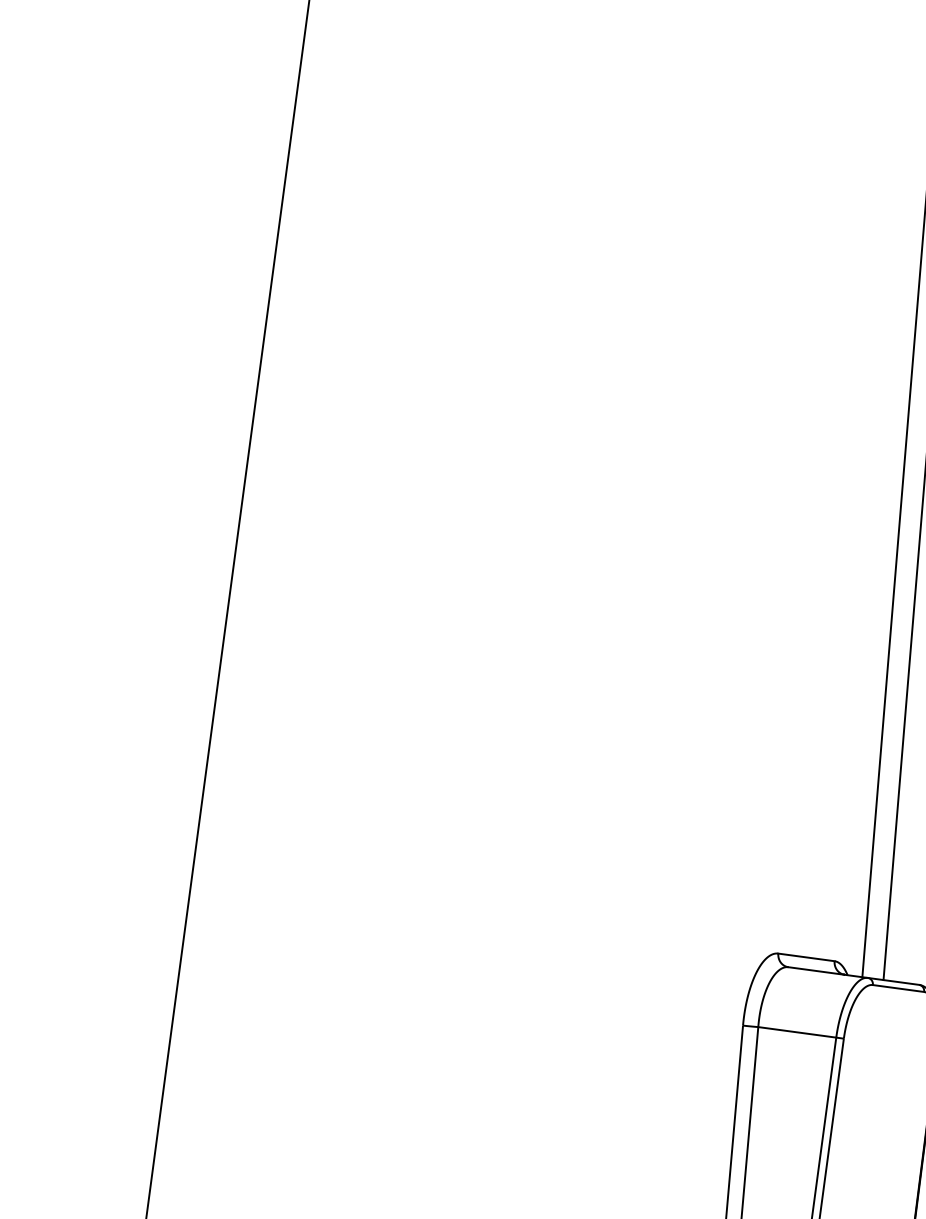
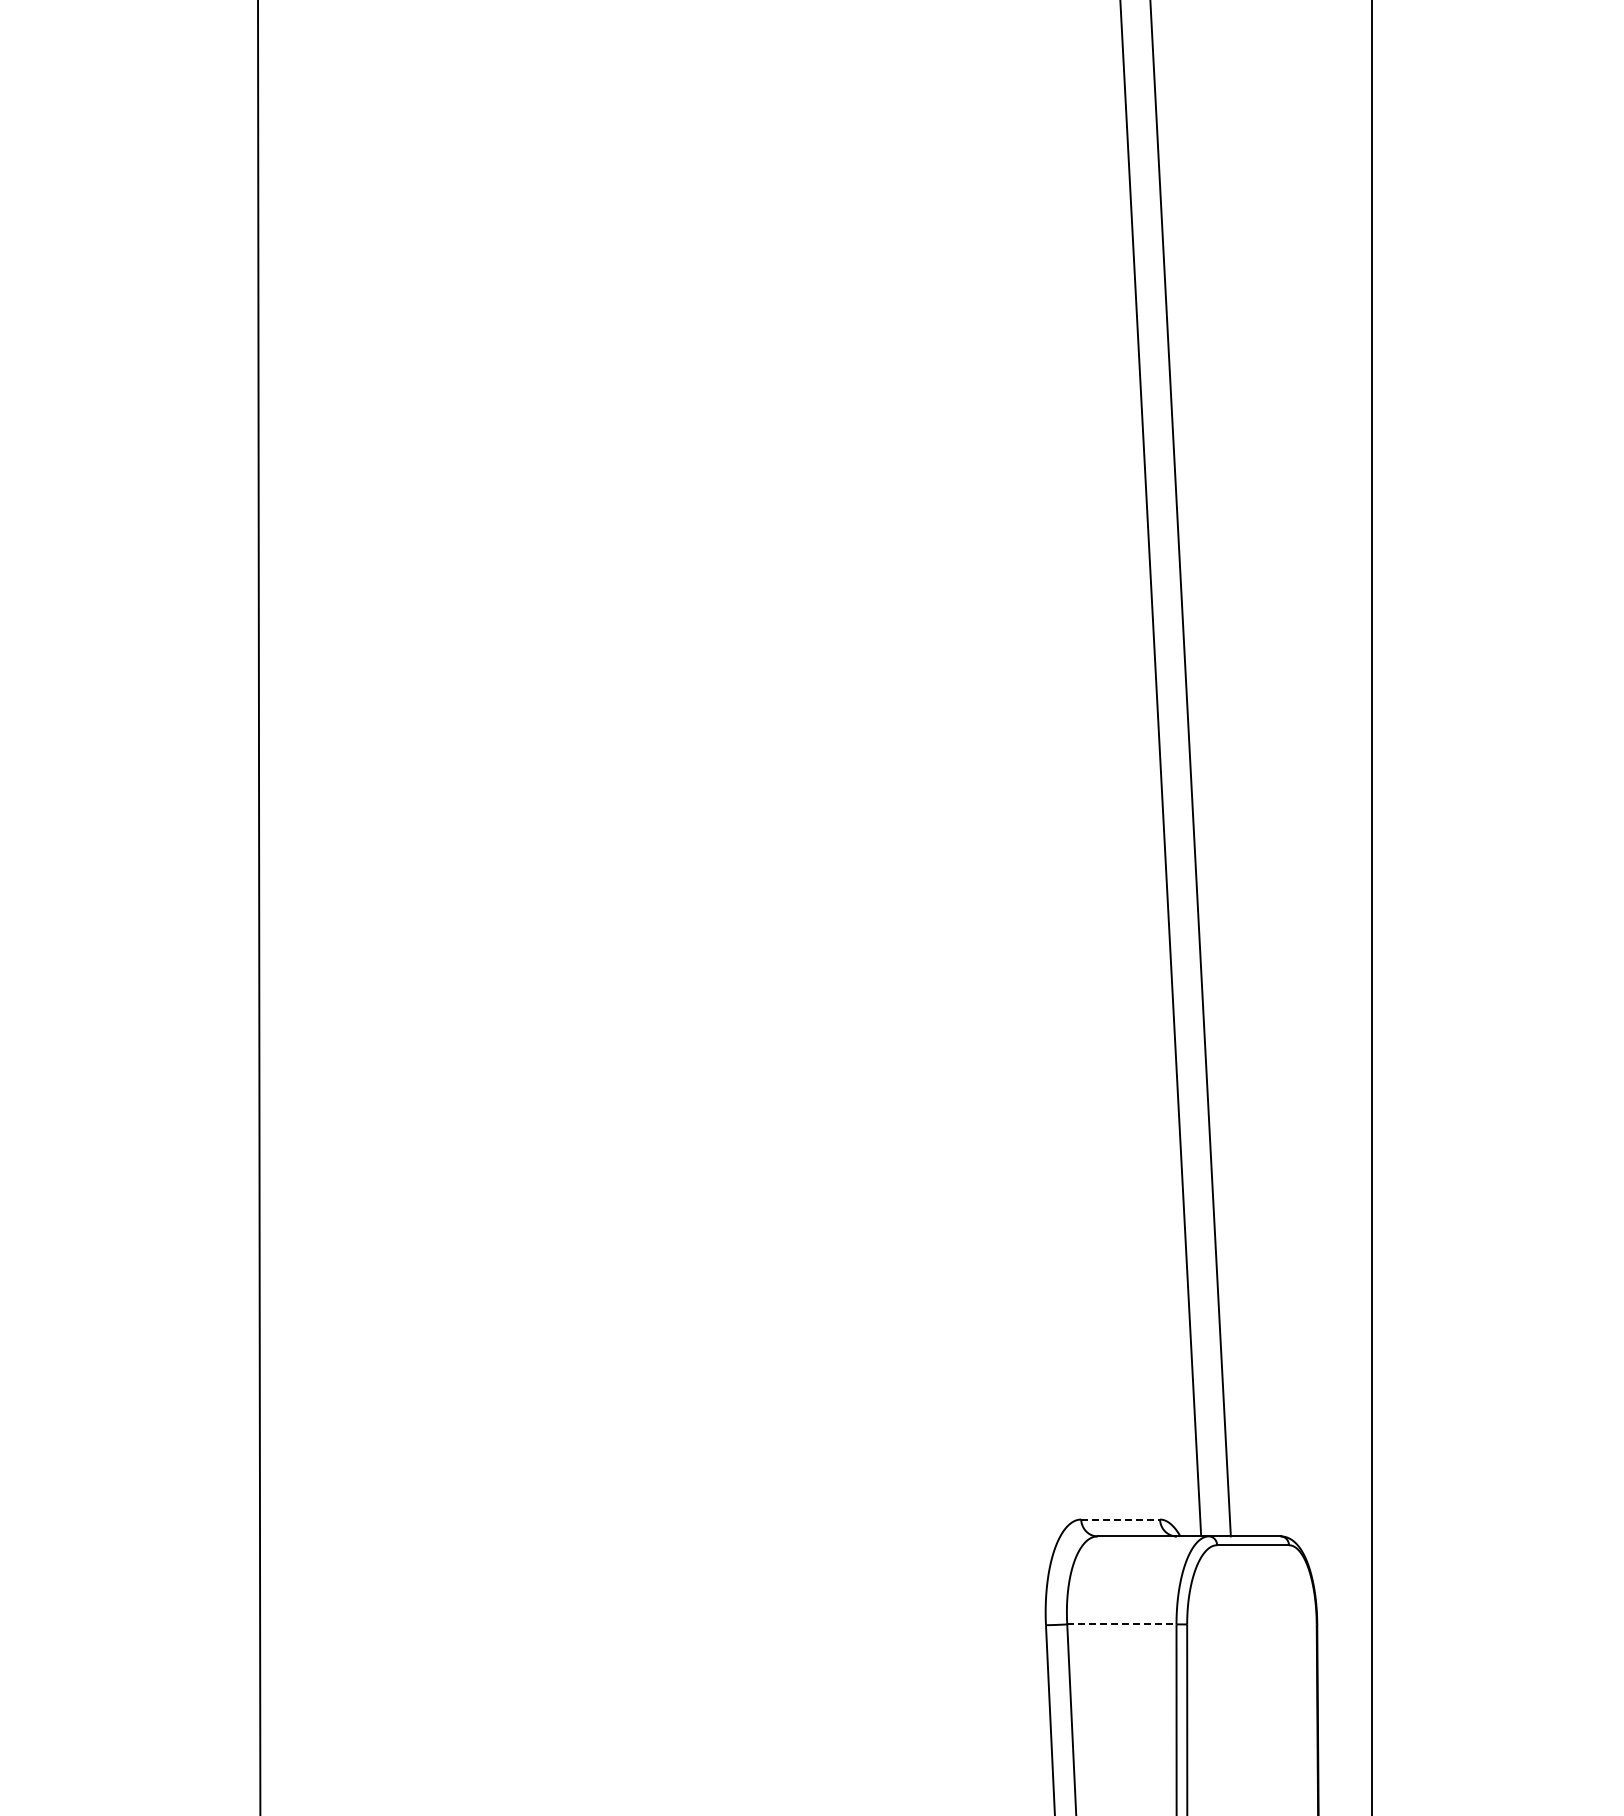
line: (807, 957) -> (1121, 1519), solid -> dashed
line: (797, 1032) -> (1121, 1624), solid -> dashed

